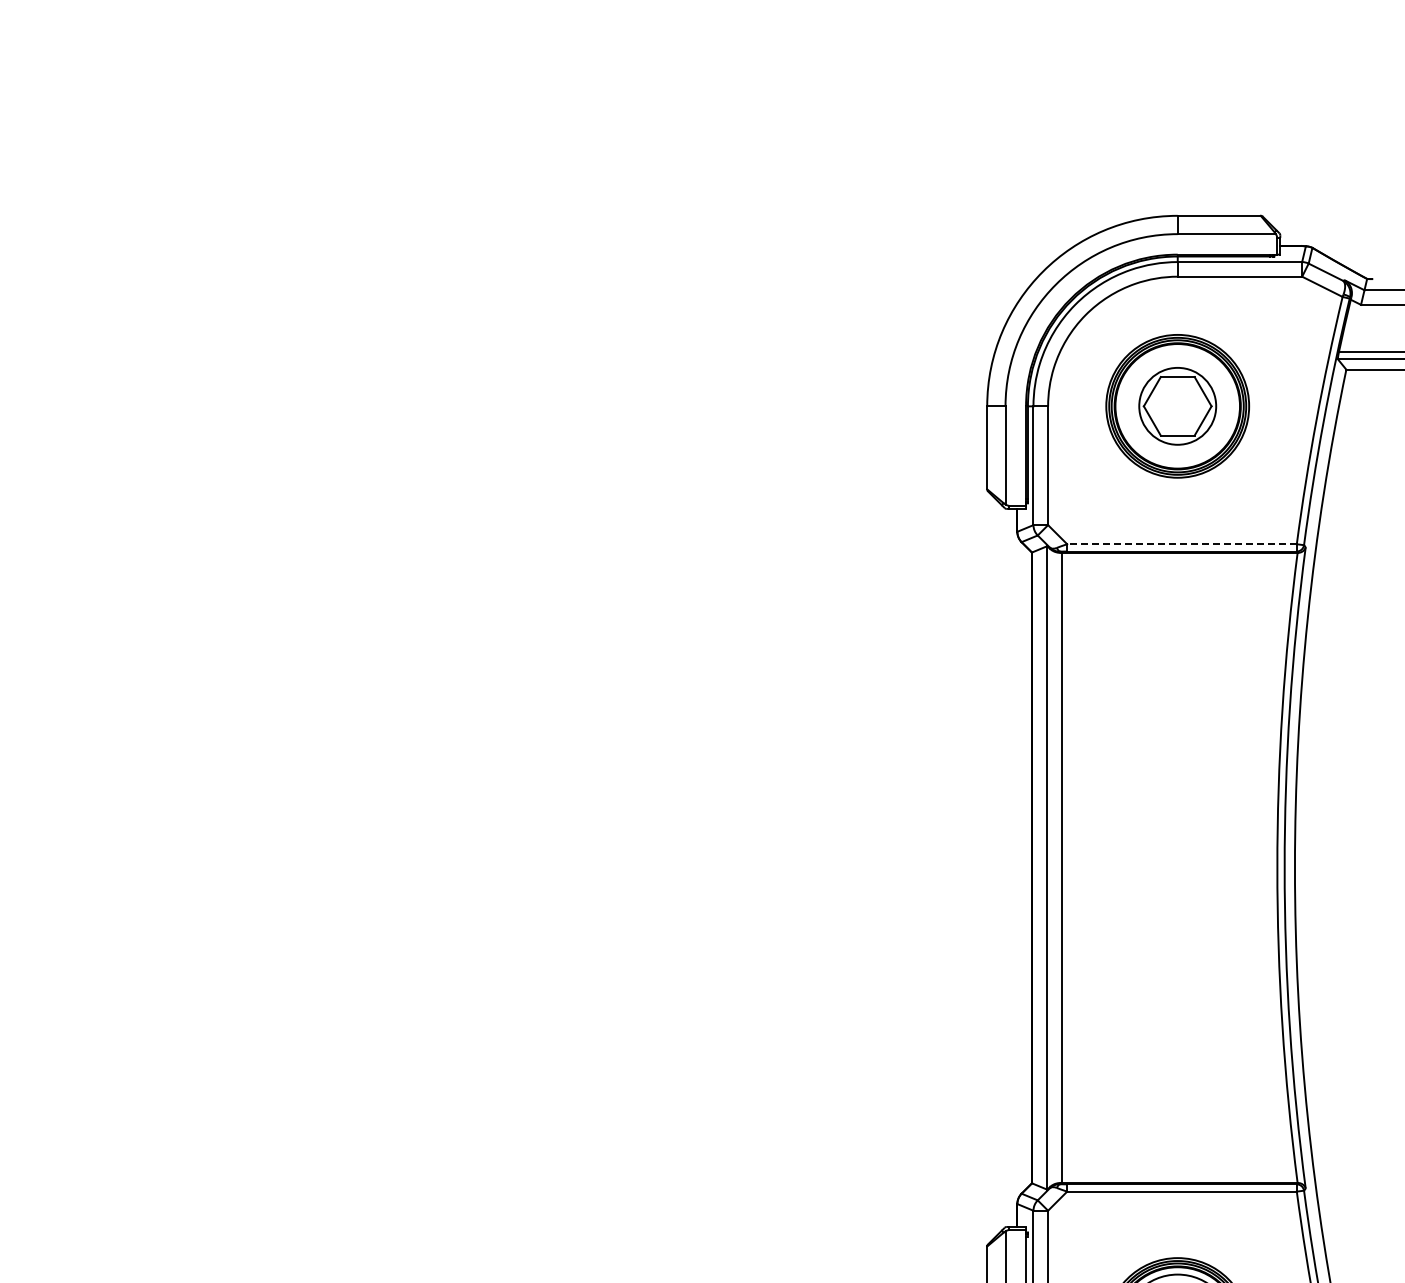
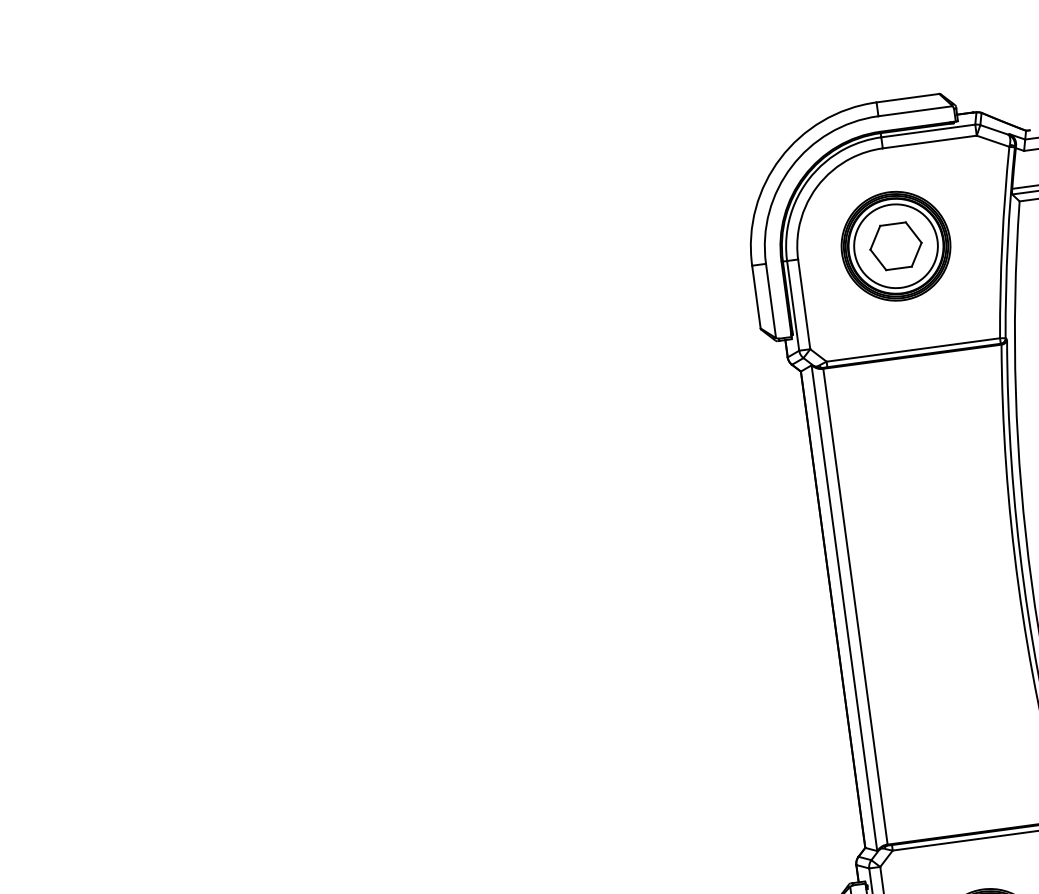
circle: (1177, 406) -> (895, 246), size x1.43
line: (1182, 544) -> (913, 350), dashed -> solid

